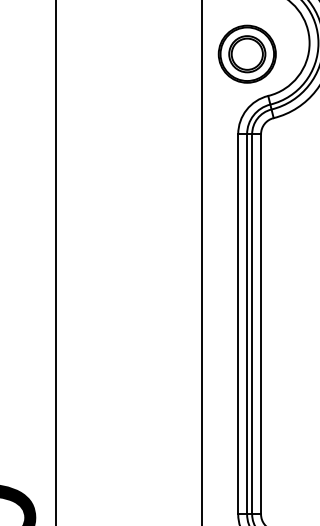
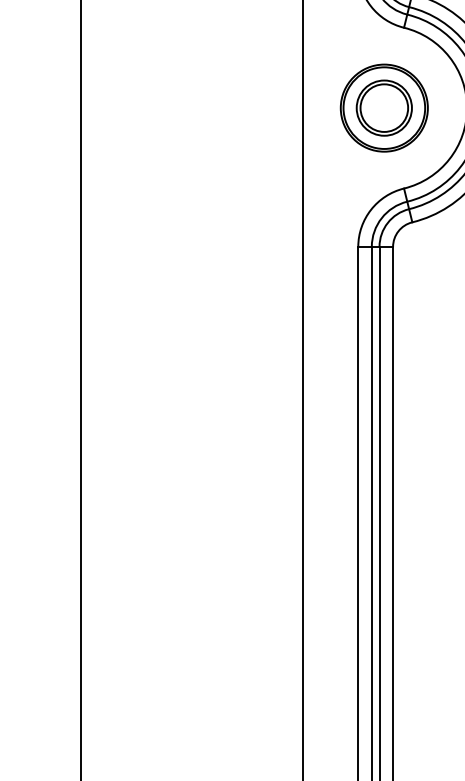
part: (246, 53) -> (383, 107), moved

